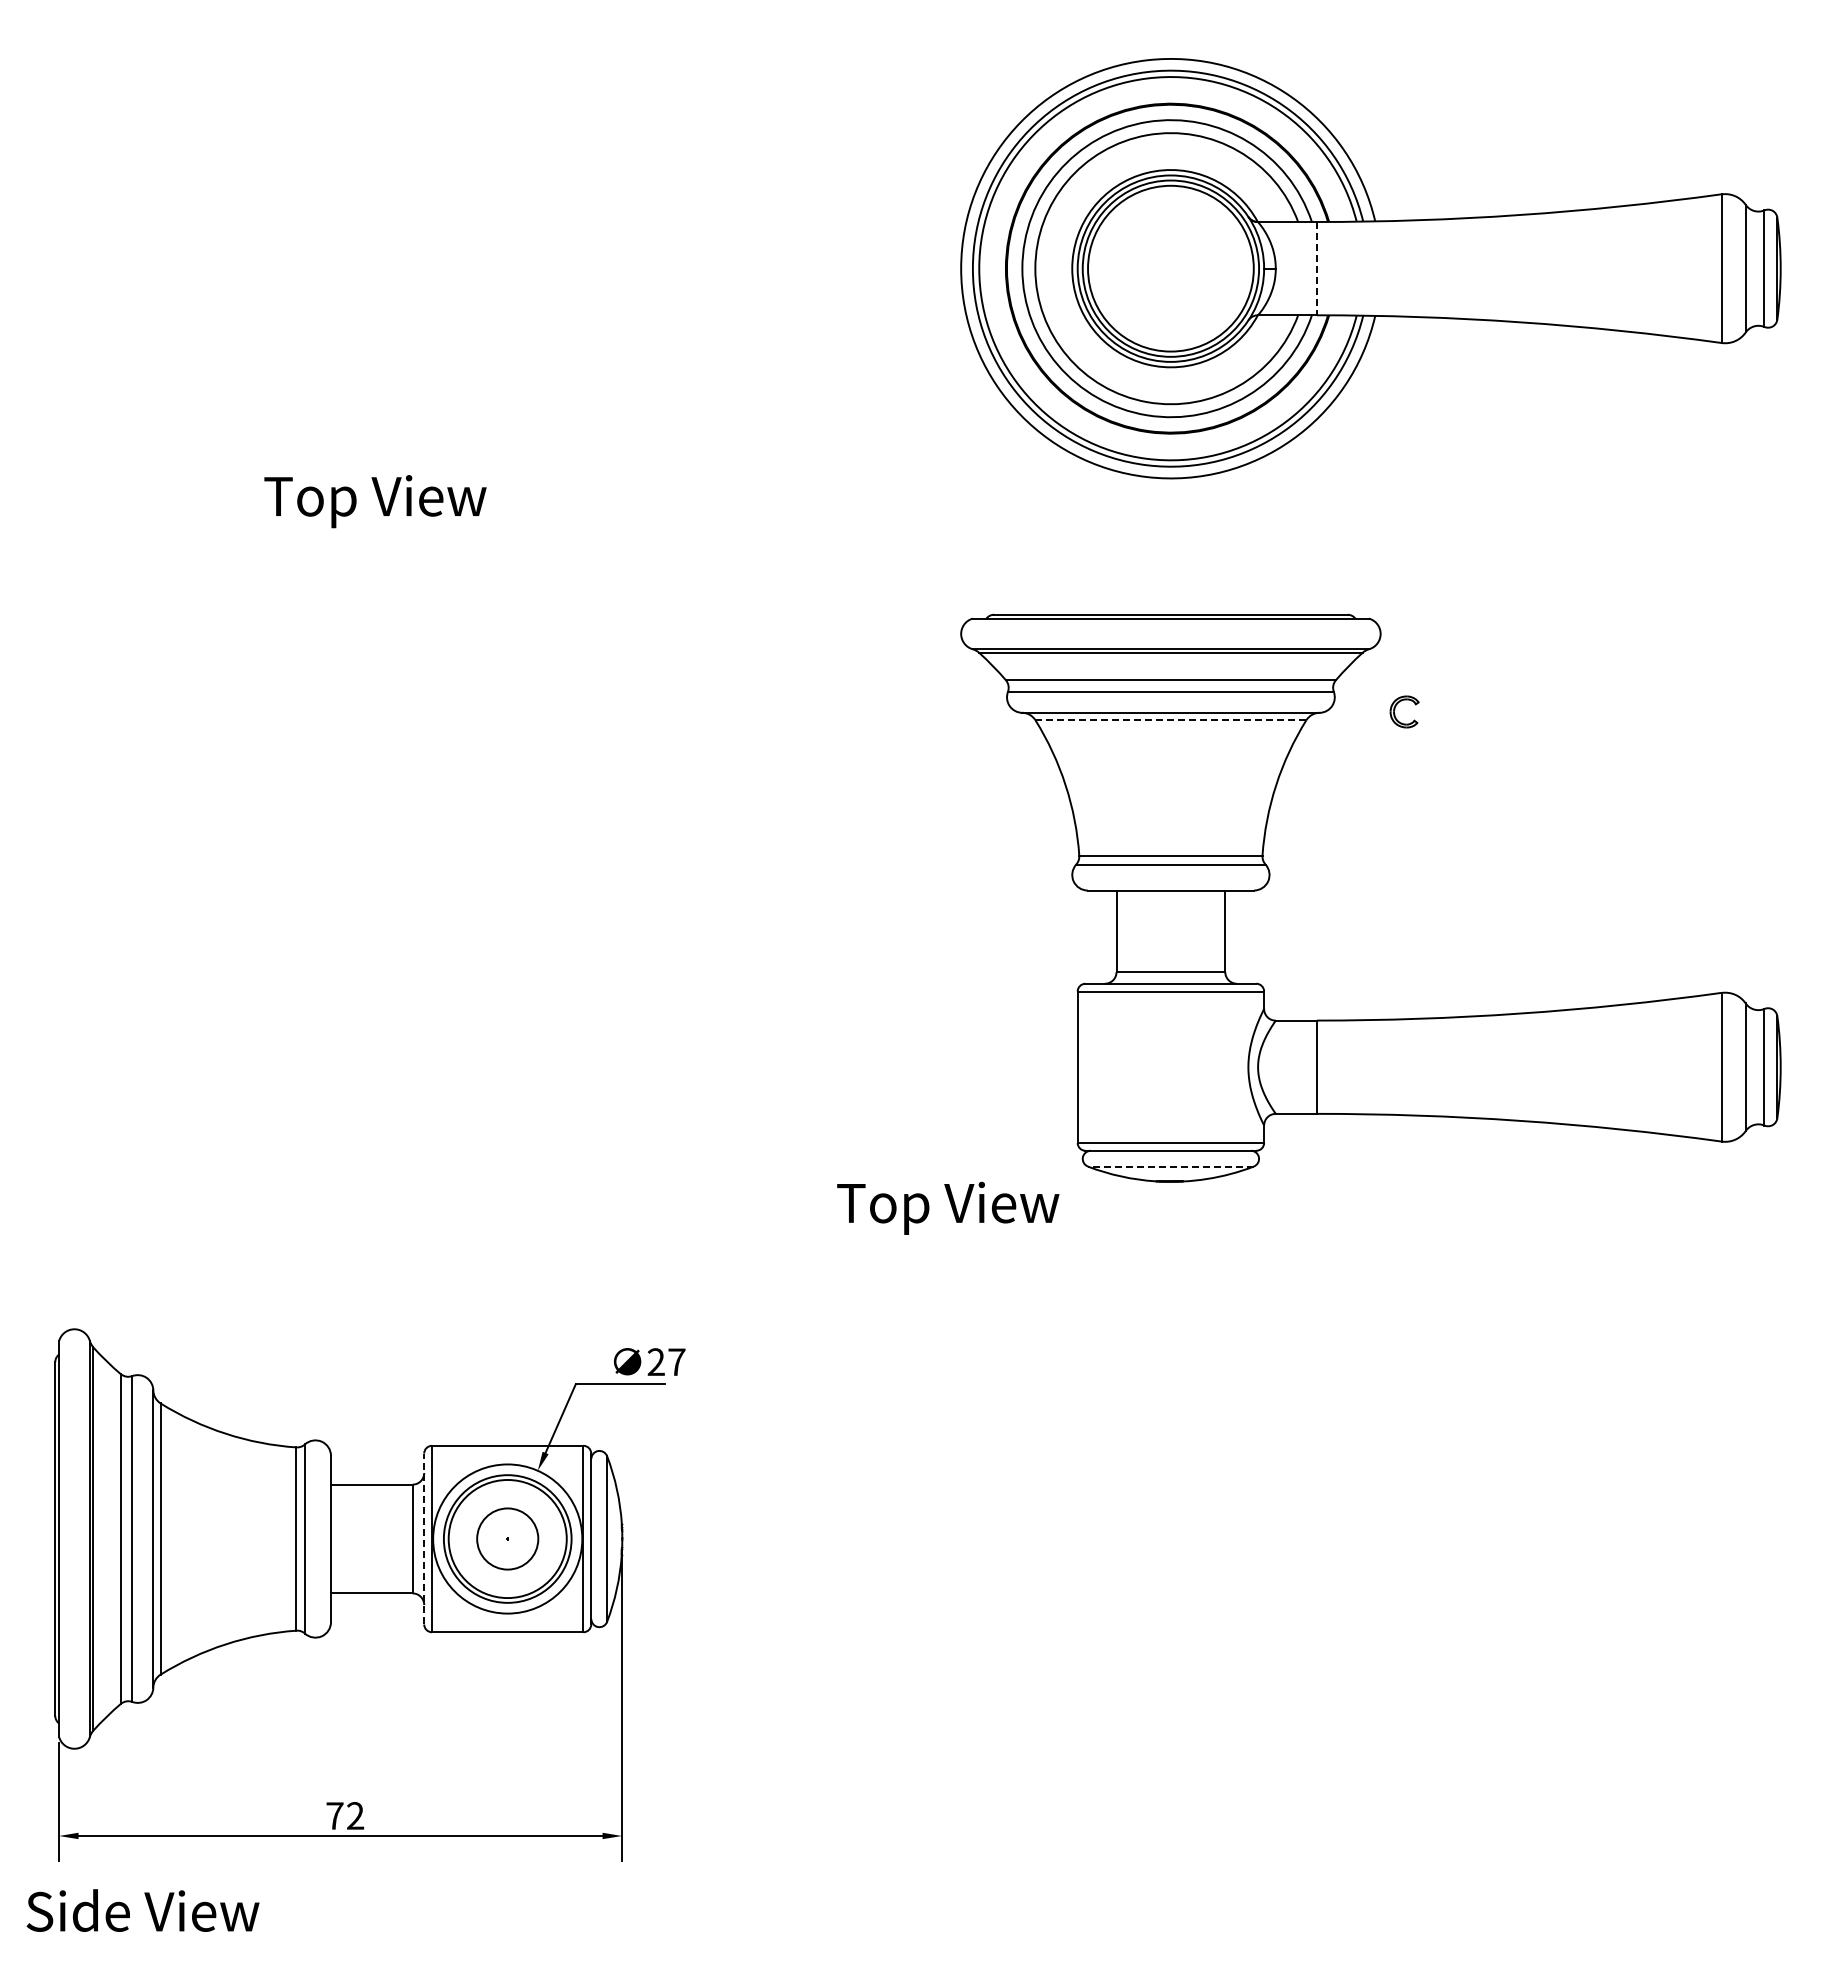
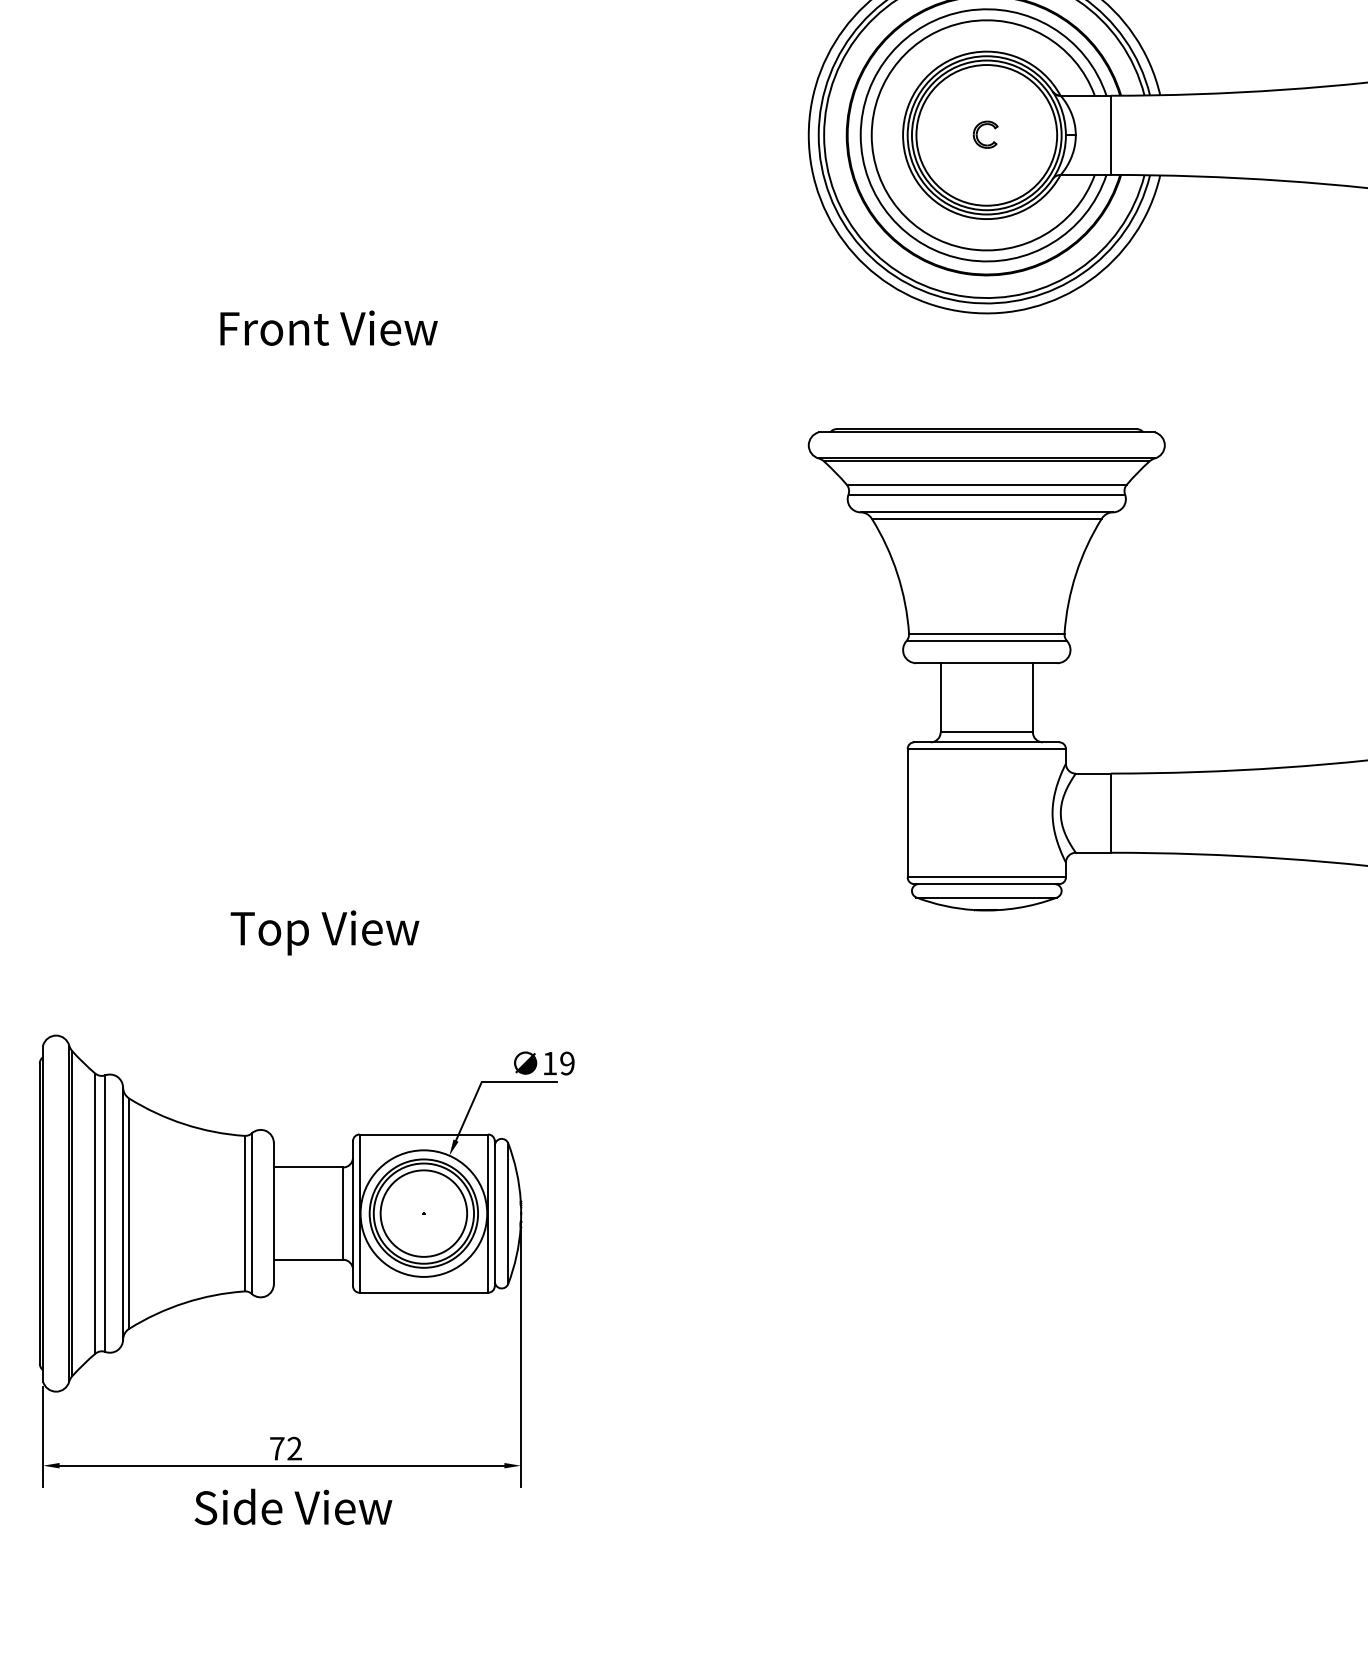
line: (1316, 268) -> (1110, 135), dashed -> solid
text: (394, 501) -> (327, 332), Top View -> Front View
part: (1395, 709) -> (977, 132), moved
line: (1170, 720) -> (986, 518), dashed -> solid
line: (1170, 1166) -> (986, 897), dashed -> solid
text: (948, 1207) -> (325, 932), moved
text: (666, 1362) -> (558, 1063), 27 -> 19
line: (424, 1538) -> (353, 1213), dashed -> solid
circle: (507, 1538) -> (423, 1213), size x1.67
text: (142, 1910) -> (292, 1506), moved

